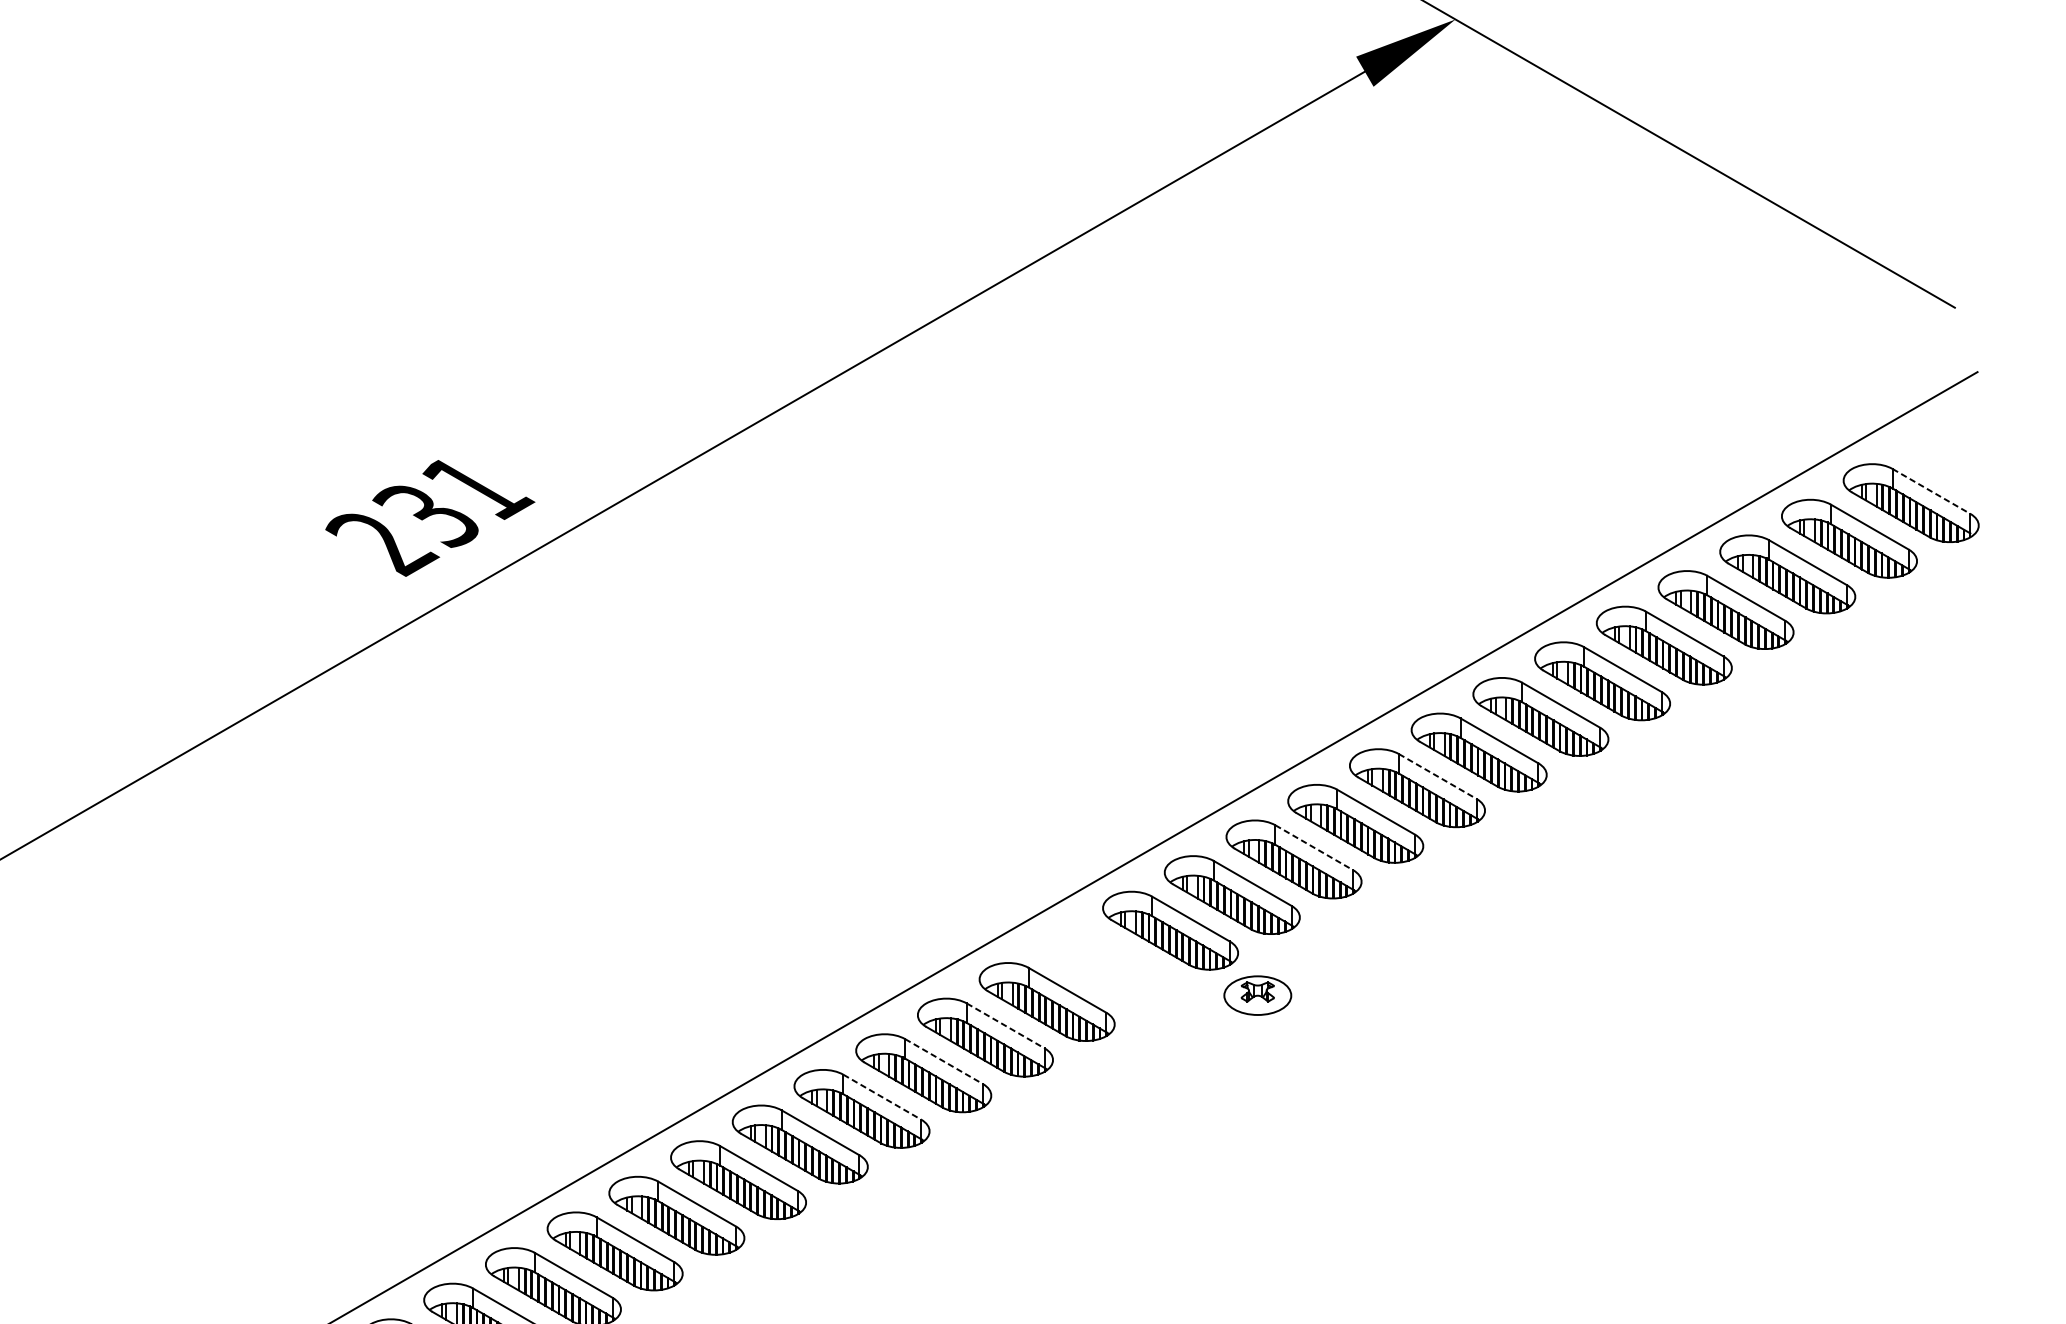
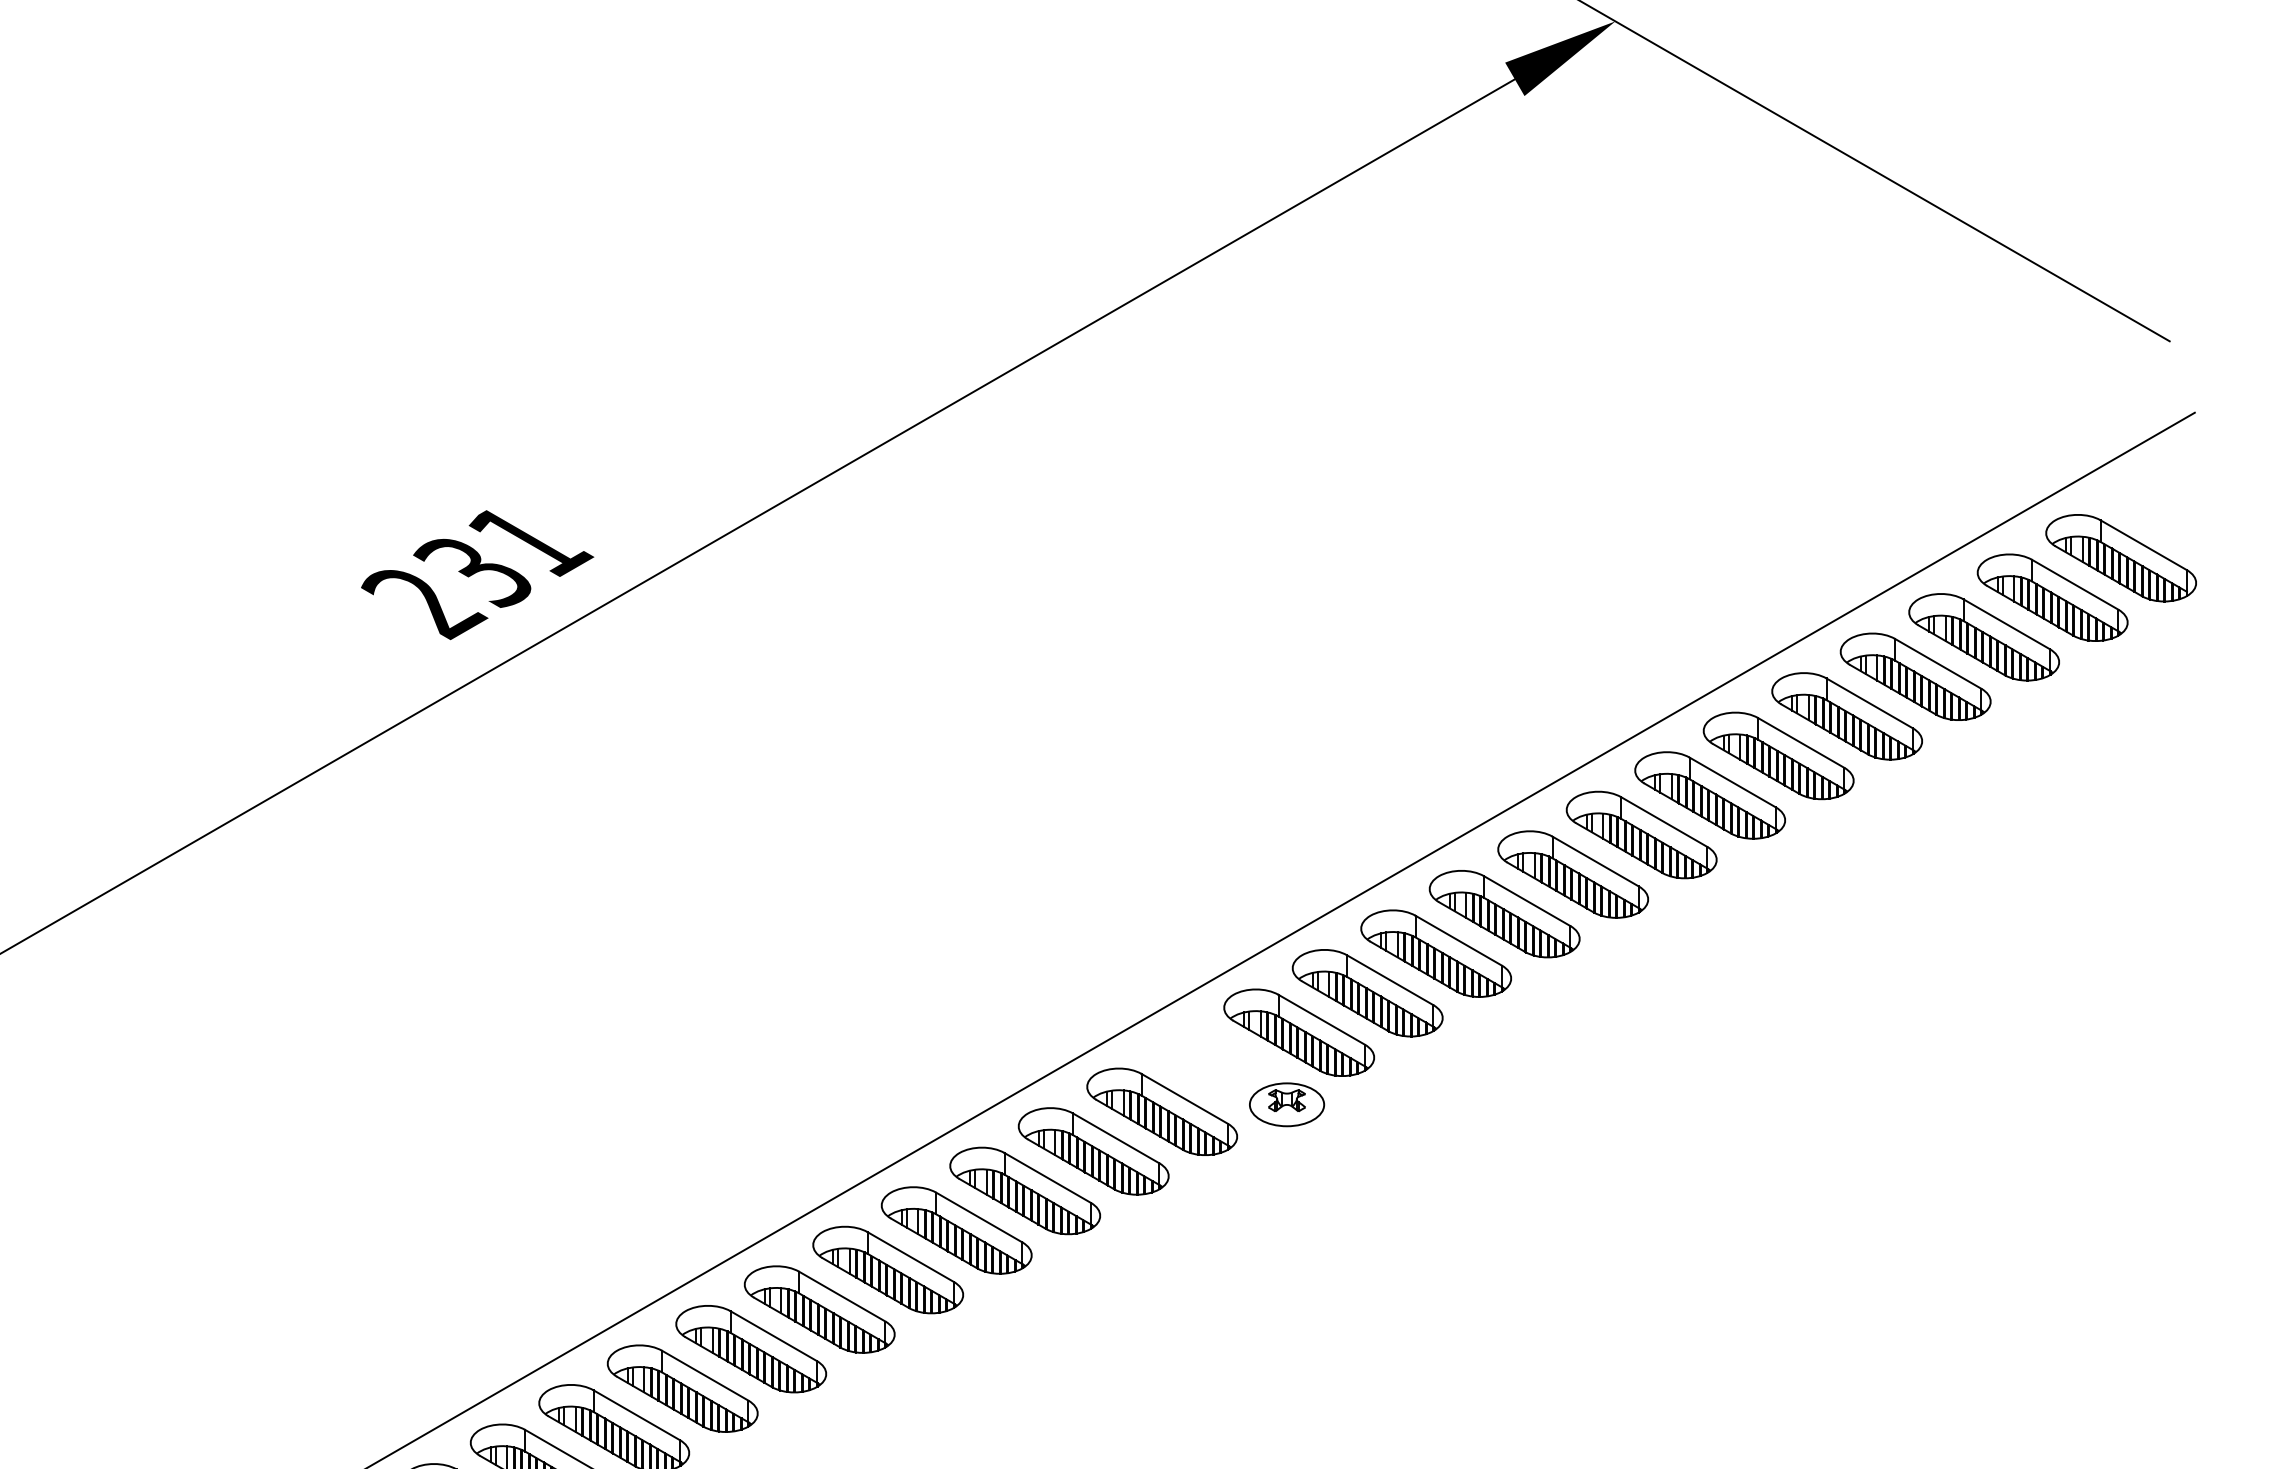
line: (1931, 491) -> (2143, 545), dashed -> solid
line: (1437, 776) -> (1595, 861), dashed -> solid
line: (1314, 847) -> (1458, 940), dashed -> solid
part: (1258, 995) -> (1287, 1104), moved
line: (1005, 1026) -> (1116, 1138), dashed -> solid
line: (943, 1061) -> (1047, 1177), dashed -> solid
line: (882, 1097) -> (979, 1217), dashed -> solid

